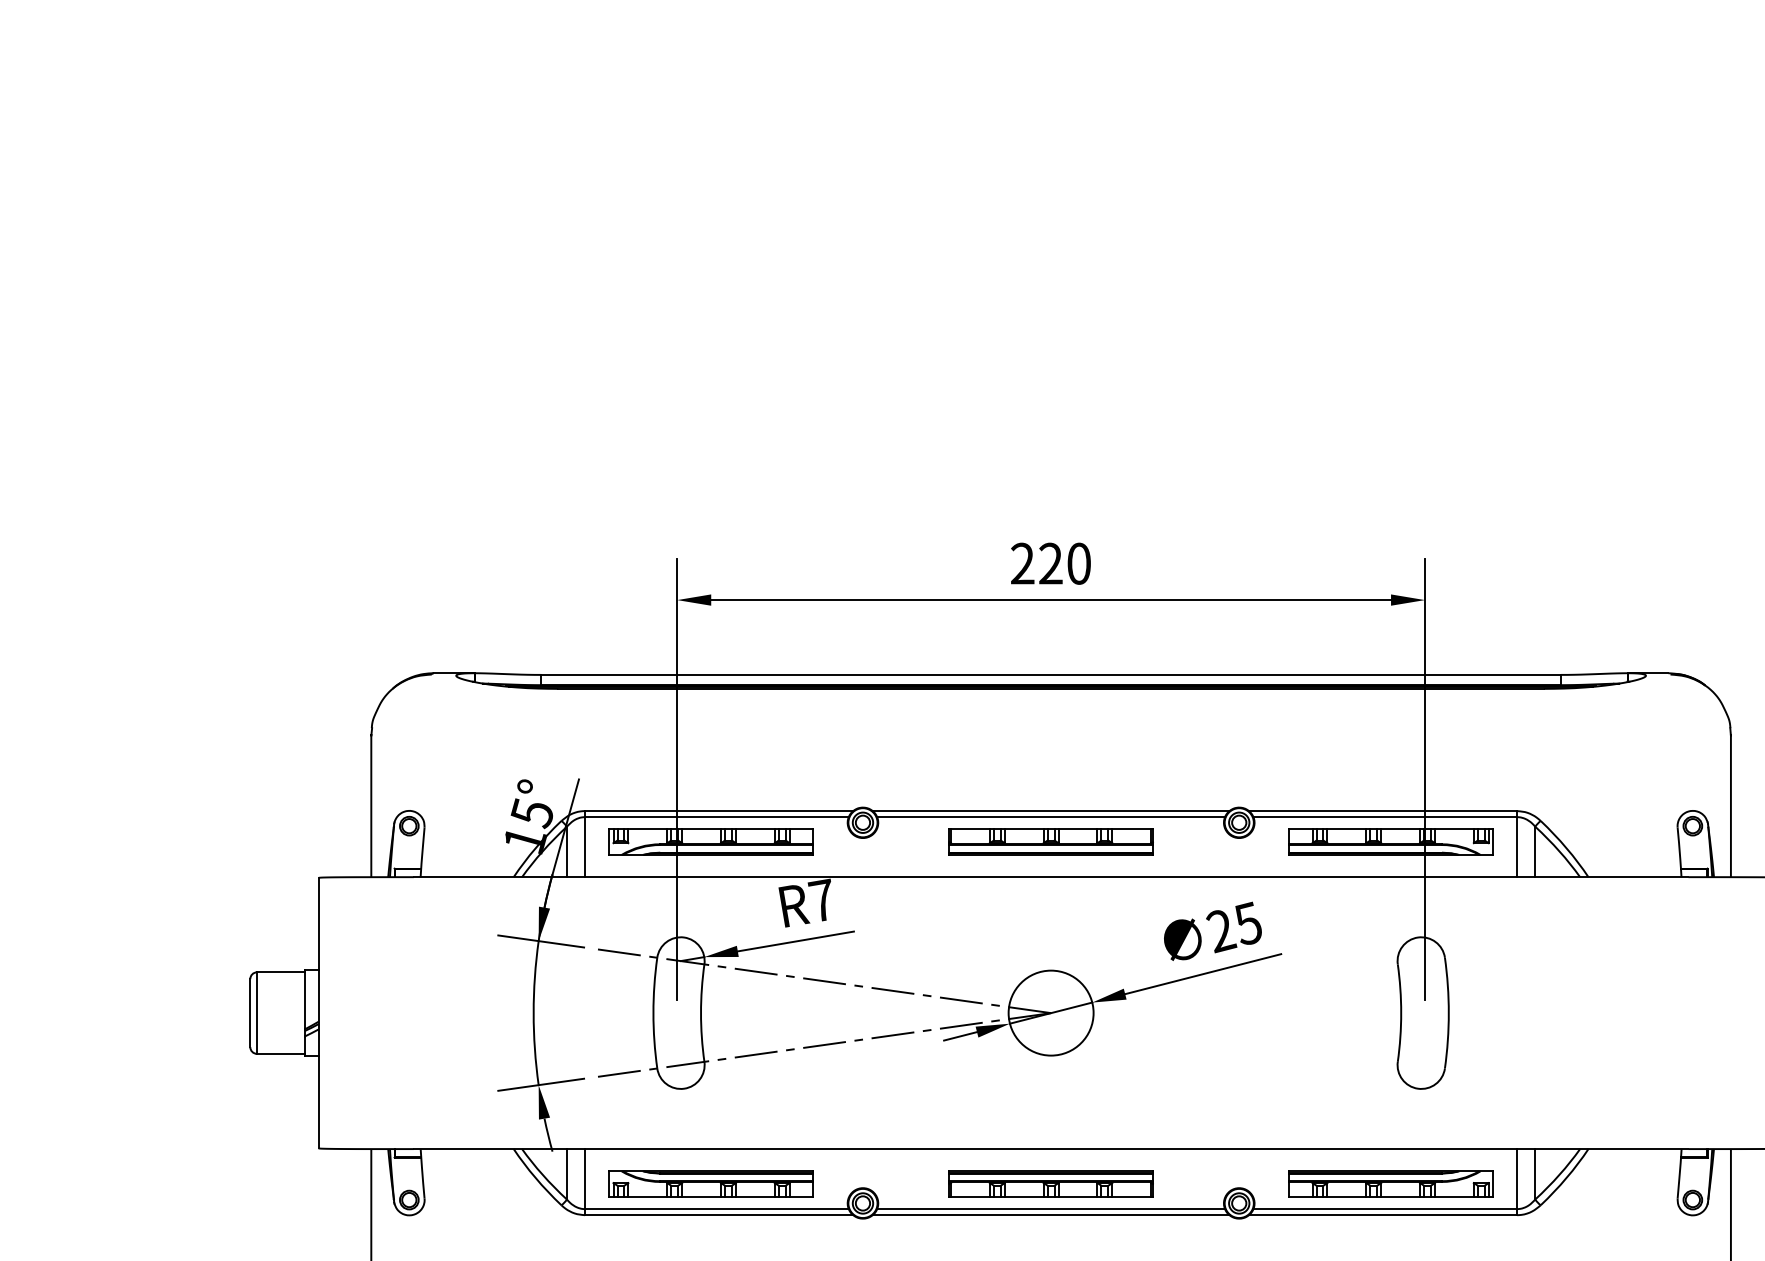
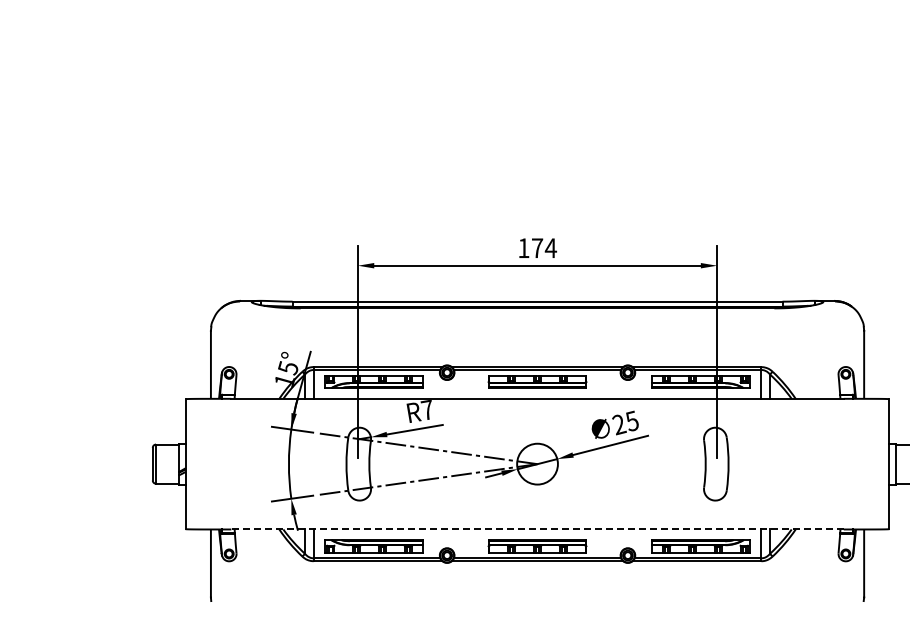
text: (1051, 564) -> (537, 248), 220 -> 174
line: (1051, 1149) -> (537, 529), solid -> dashed

